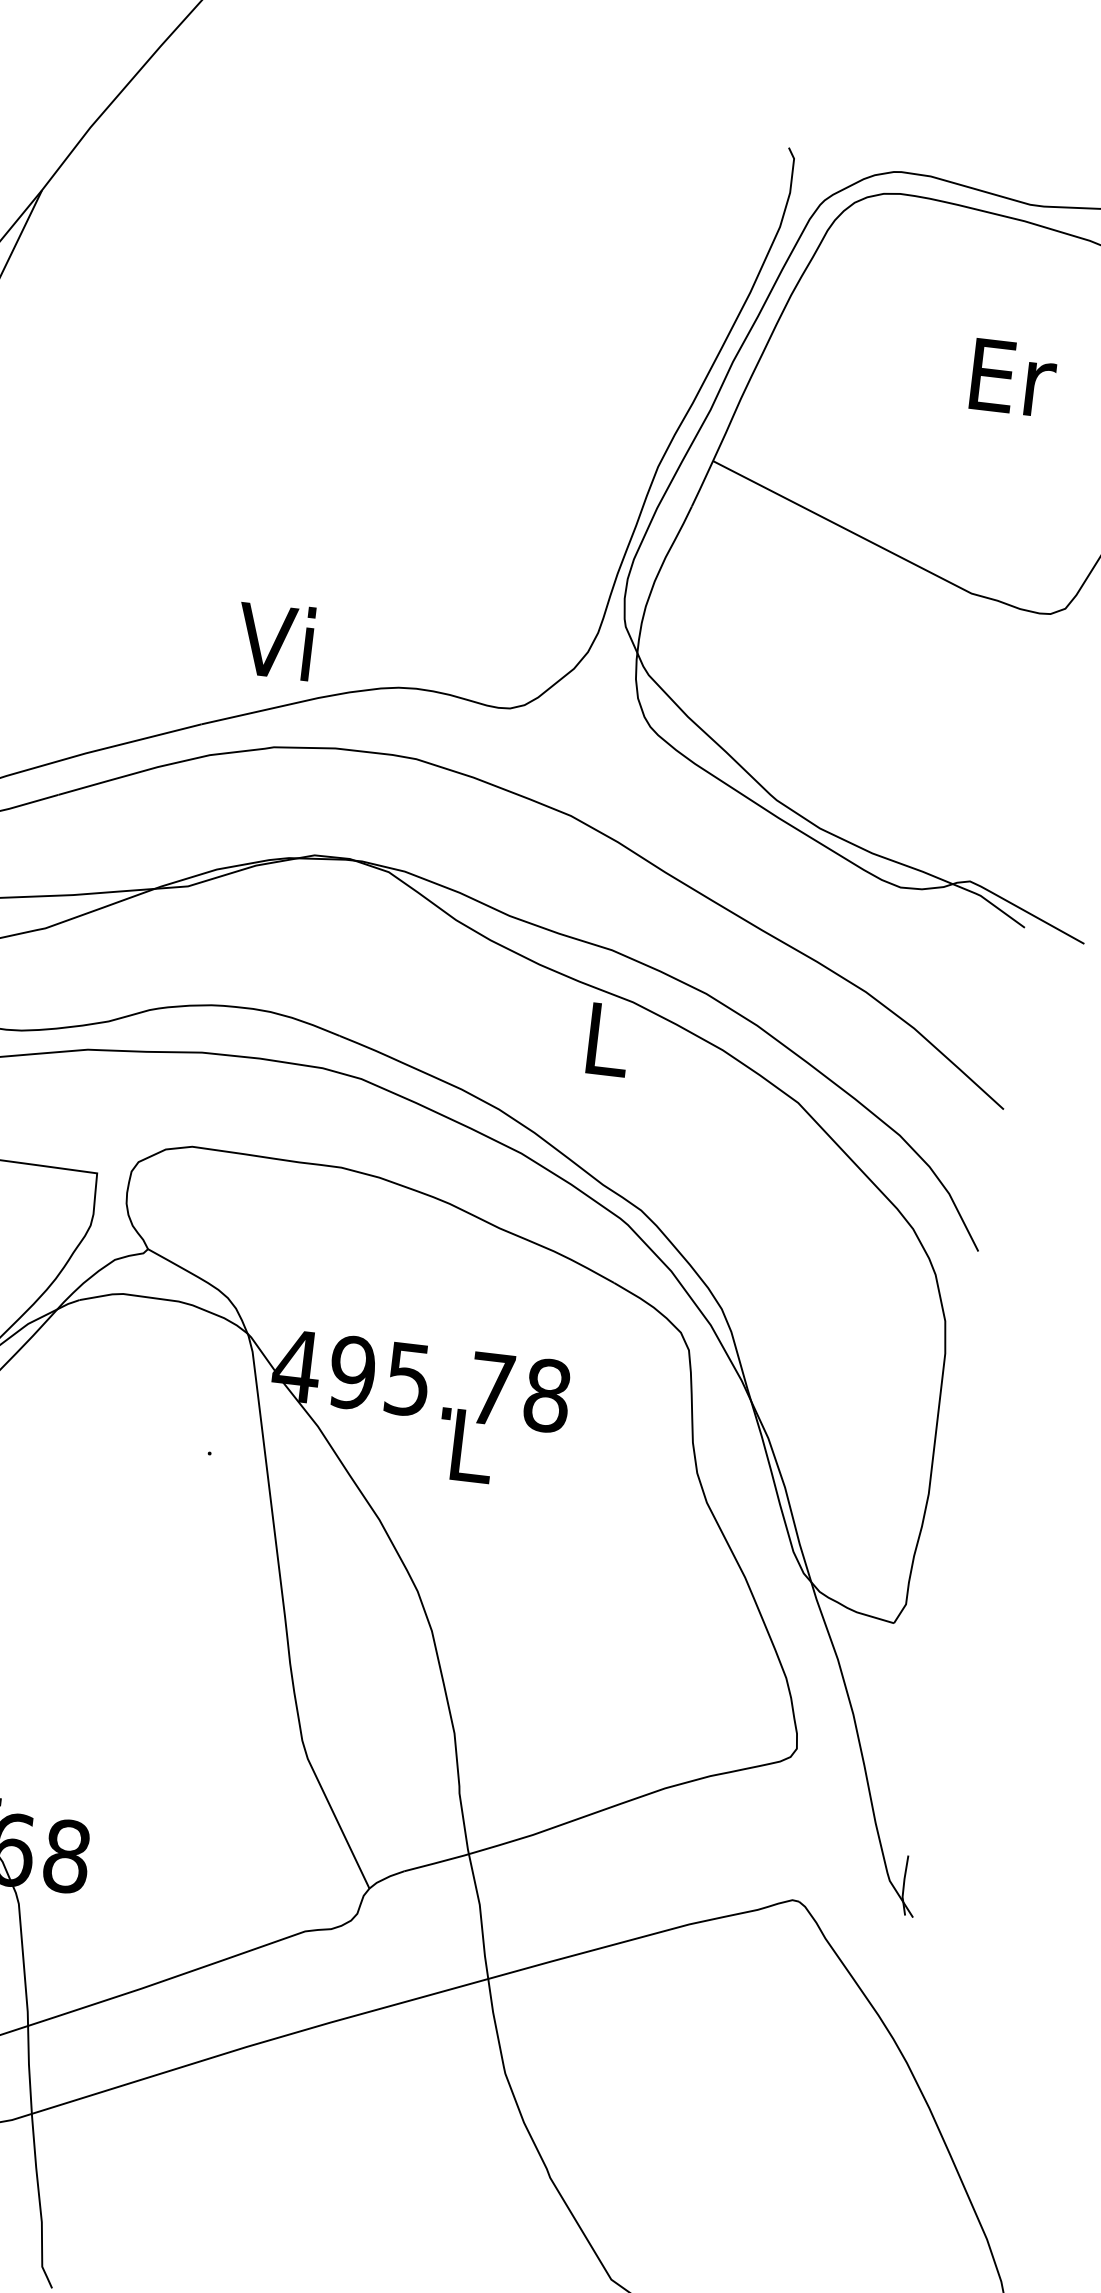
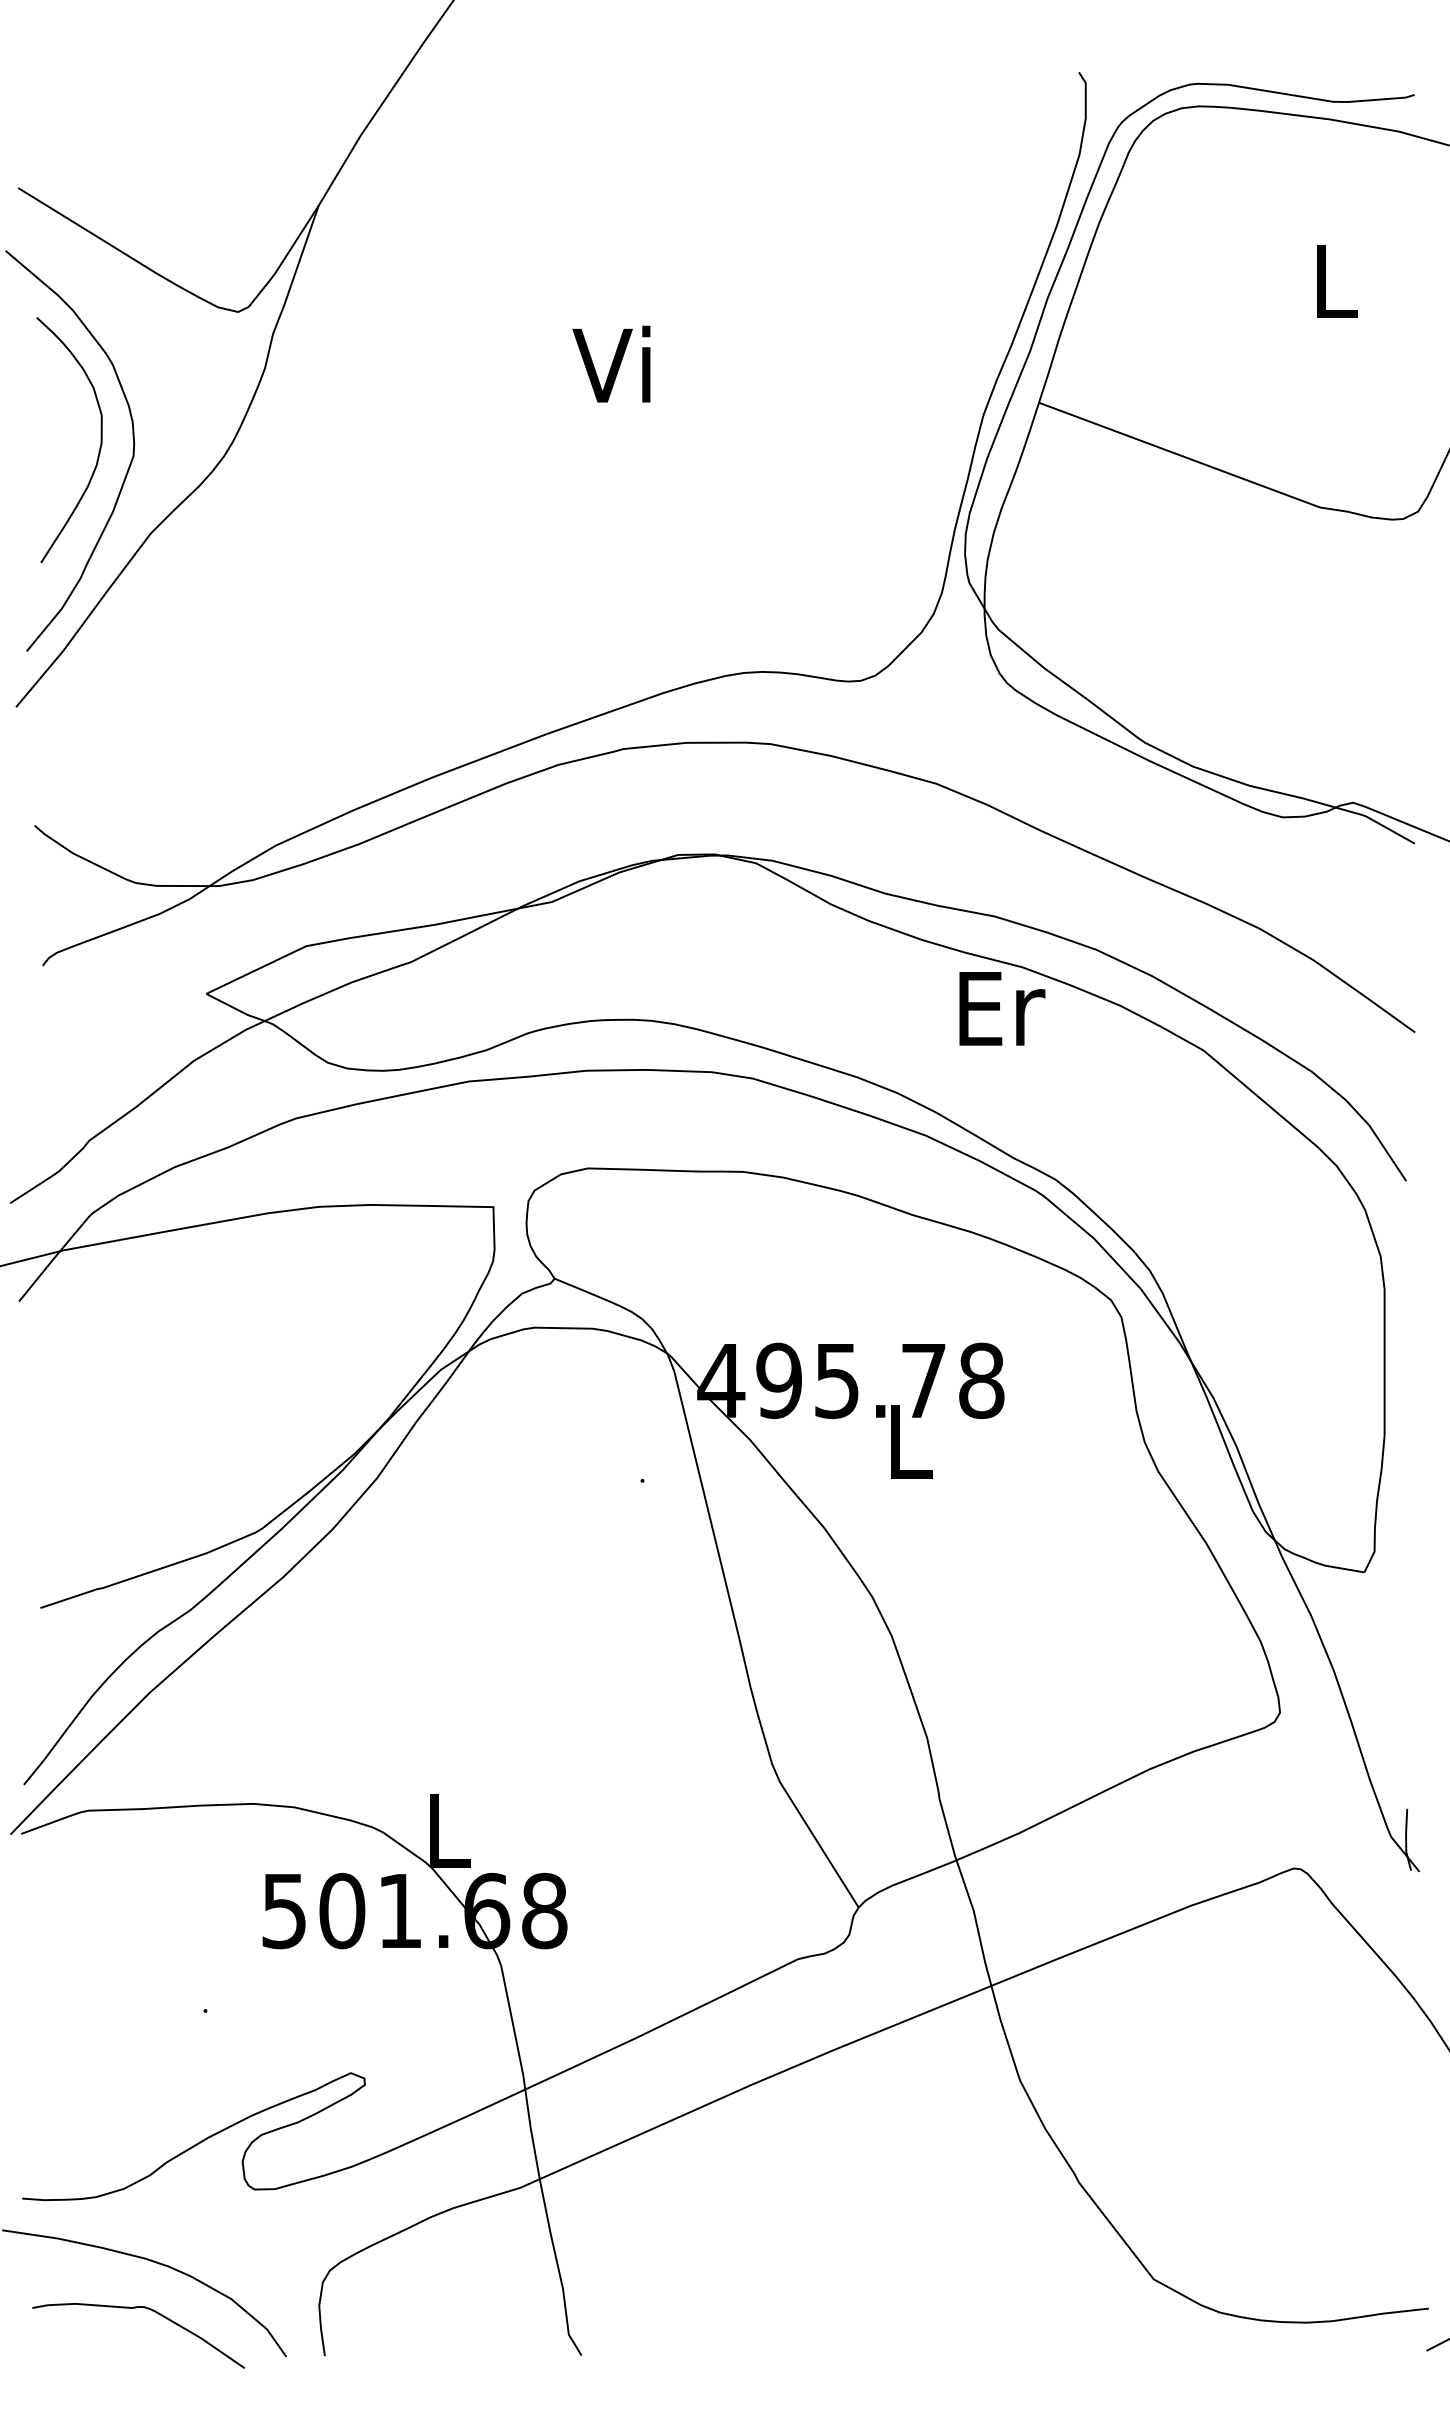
text: (1013, 378) -> (1337, 281), Er -> L
text: (275, 639) -> (611, 363), moved
text: (609, 1039) -> (1002, 1008), L -> Er

